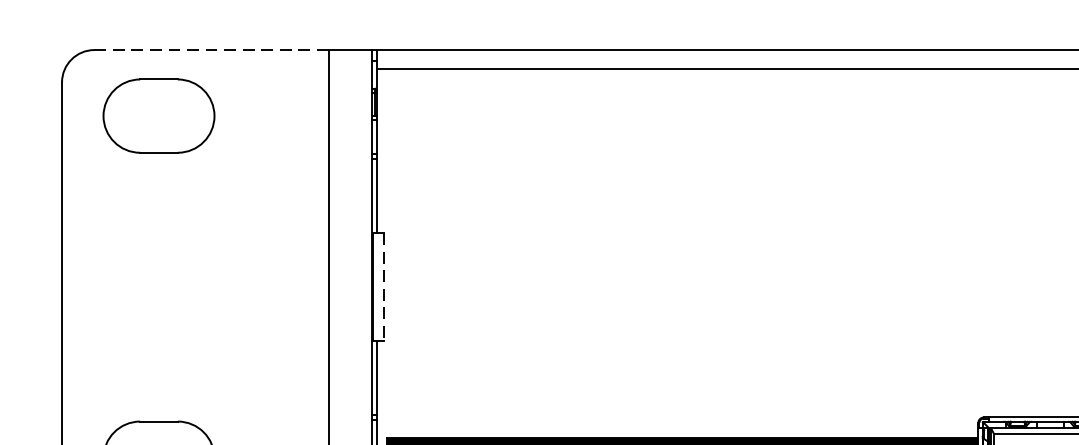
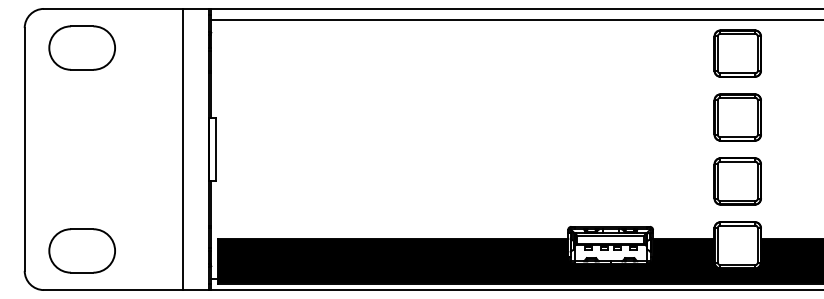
line: (211, 49) -> (113, 8), dashed -> solid
line: (383, 287) -> (215, 149), dashed -> solid

